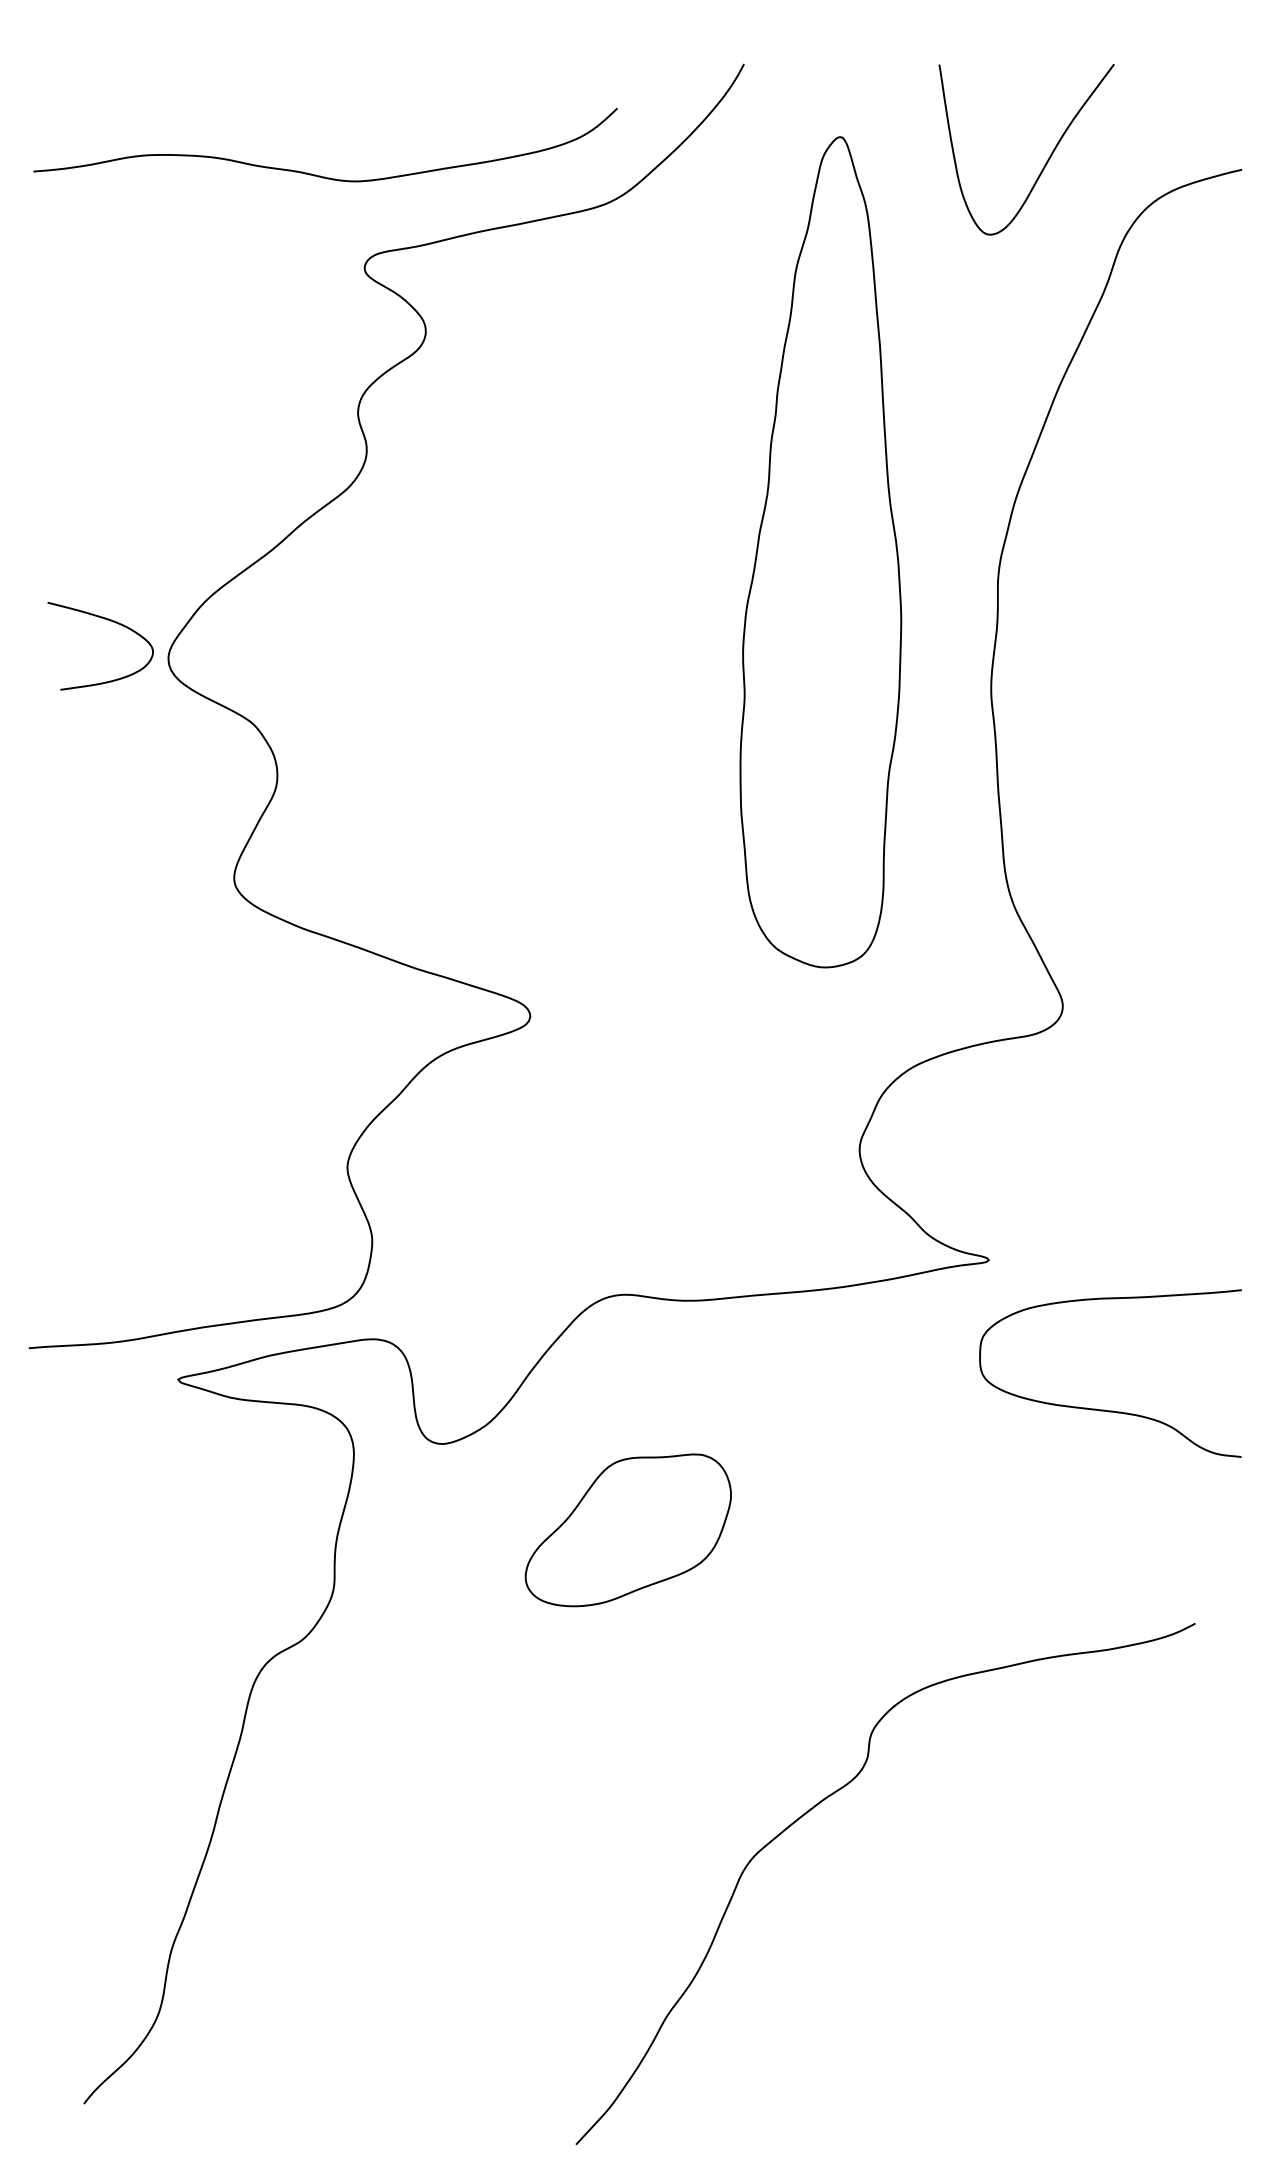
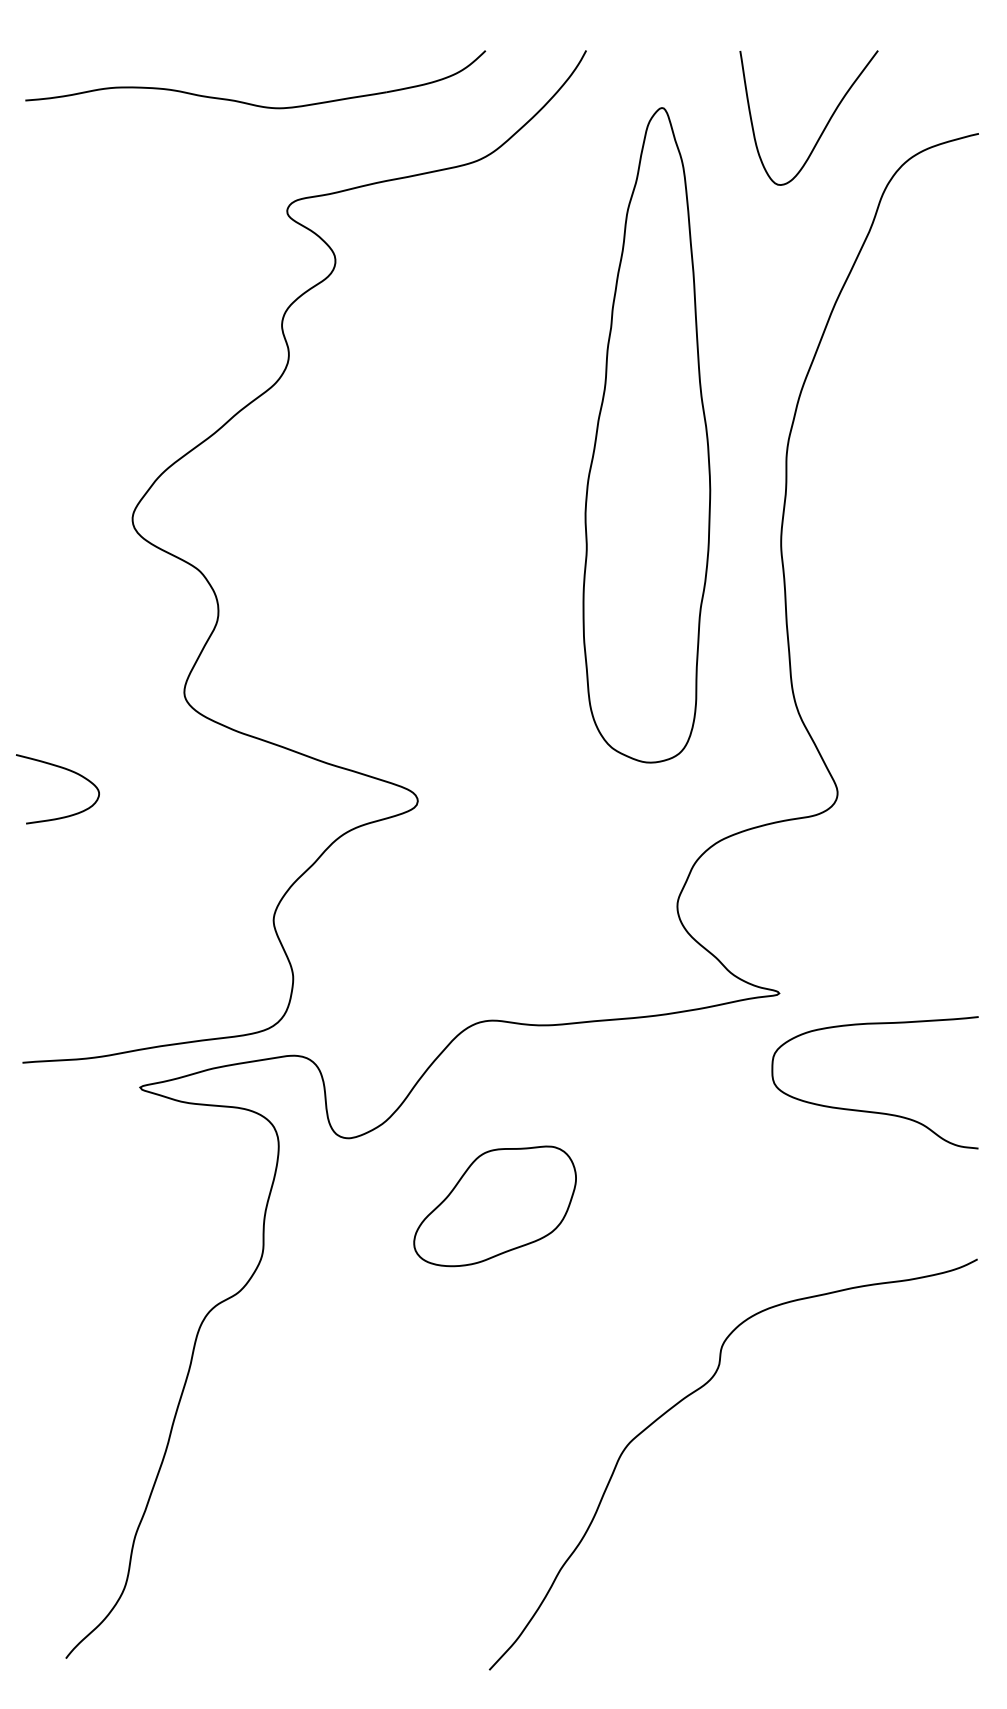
part: (316, 174) -> (248, 102), moved
curve: (107, 620) -> (63, 768), moved
curve: (823, 1801) -> (684, 1399), moved

